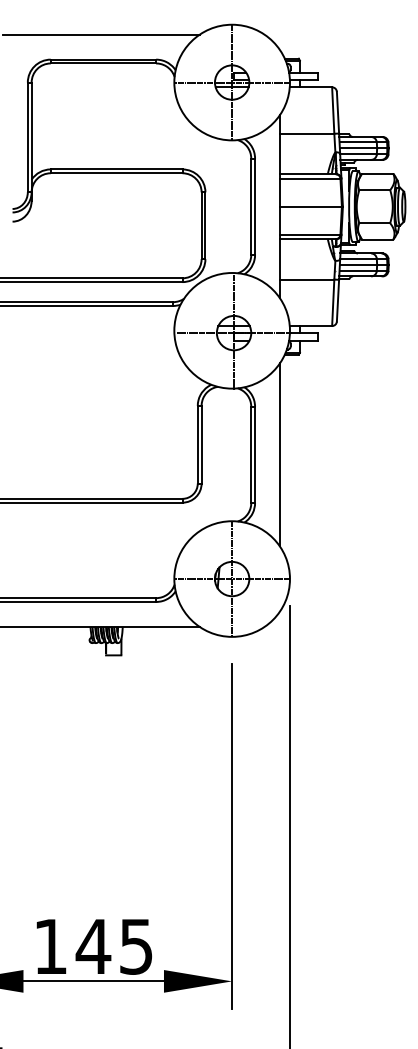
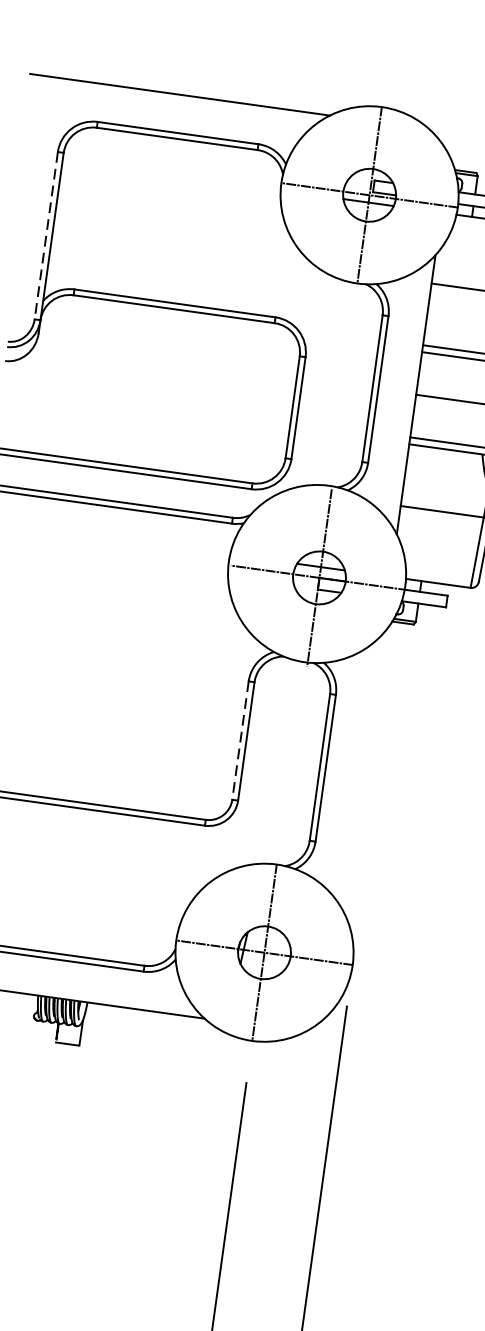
line: (27, 137) -> (45, 235), solid -> dashed
line: (197, 444) -> (240, 740), solid -> dashed
line: (279, 454) -> (363, 772), removed

